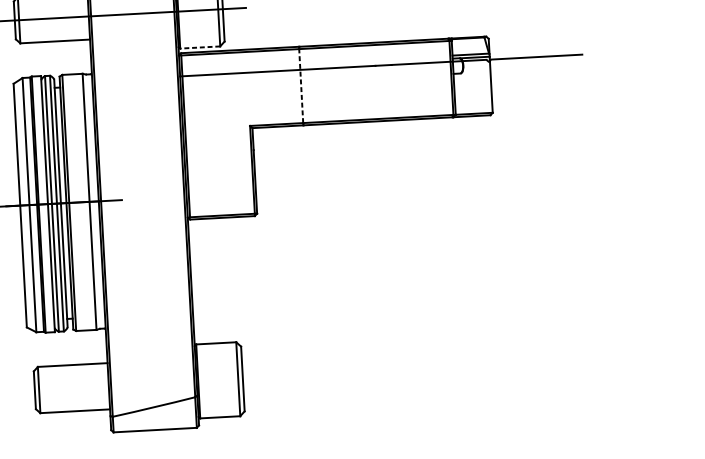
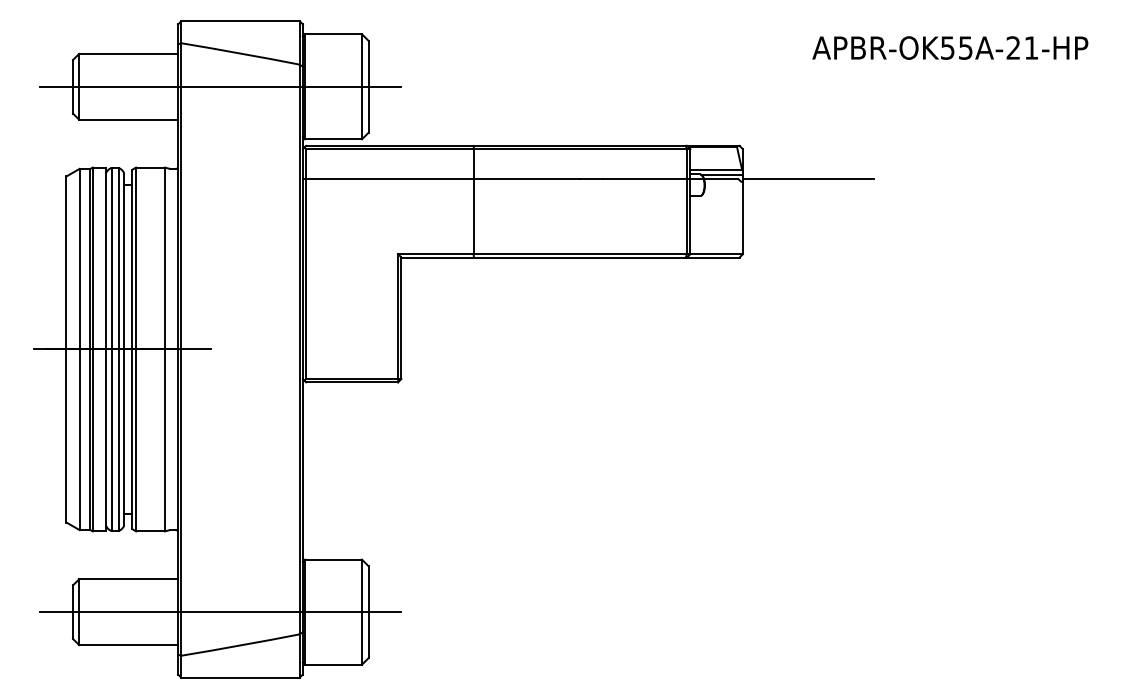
line: (200, 47) -> (333, 139), dashed -> solid
line: (301, 85) -> (473, 201), dashed -> solid
line: (138, 384) -> (220, 612), added

